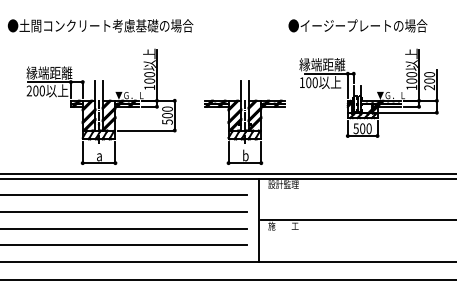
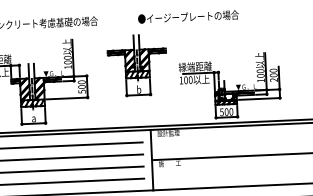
text: (357, 25) -> (188, 16), moved
part: (361, 92) -> (224, 85), moved
part: (244, 122) -> (137, 65), moved

